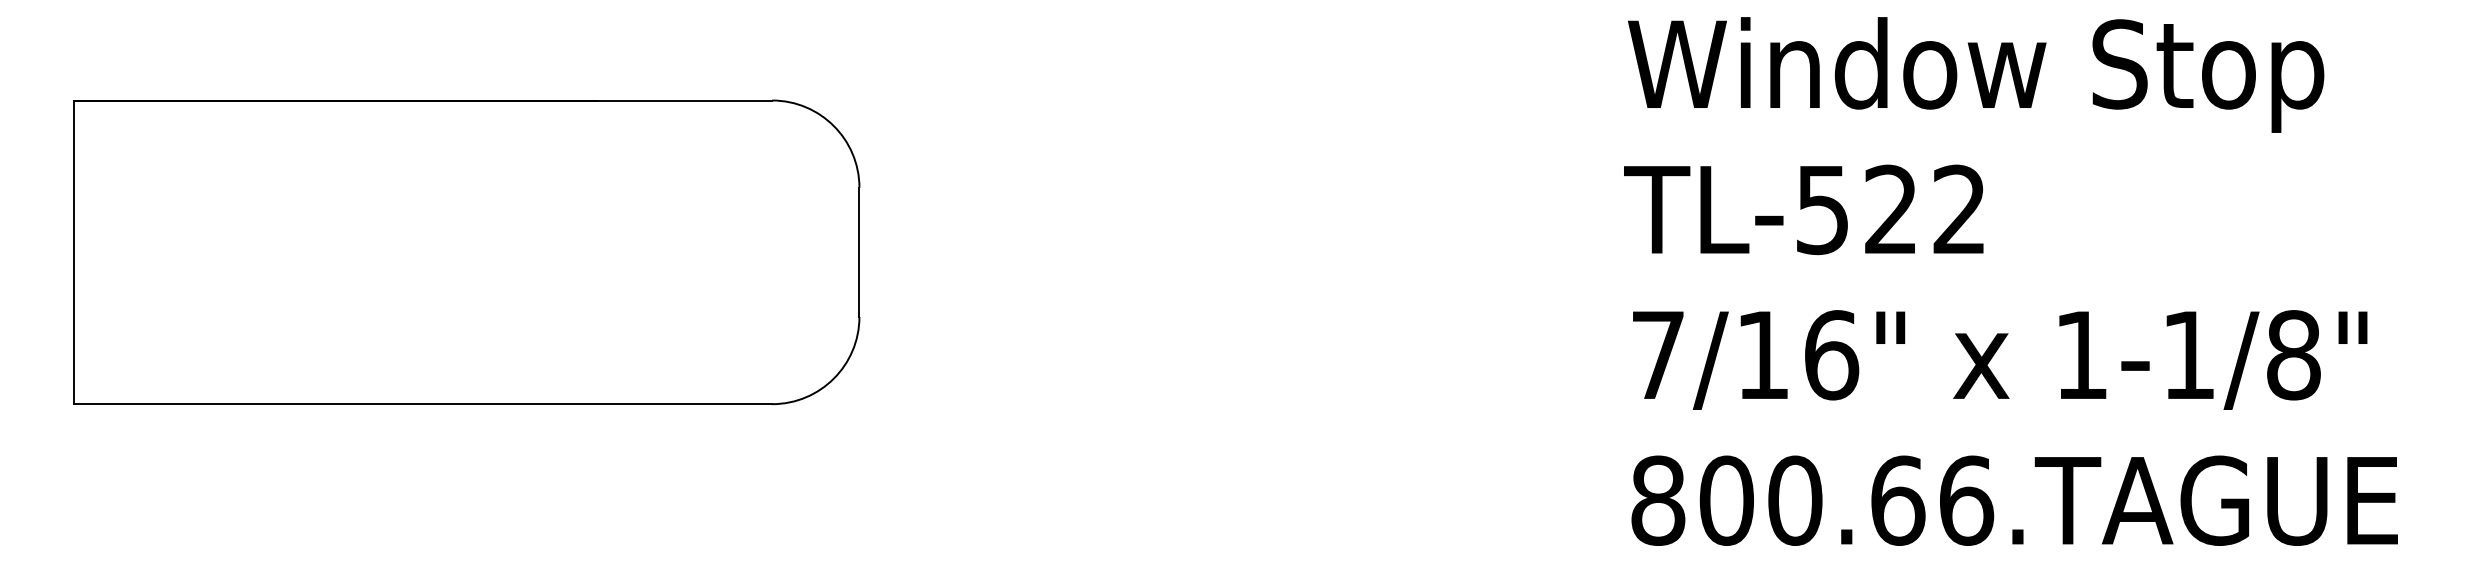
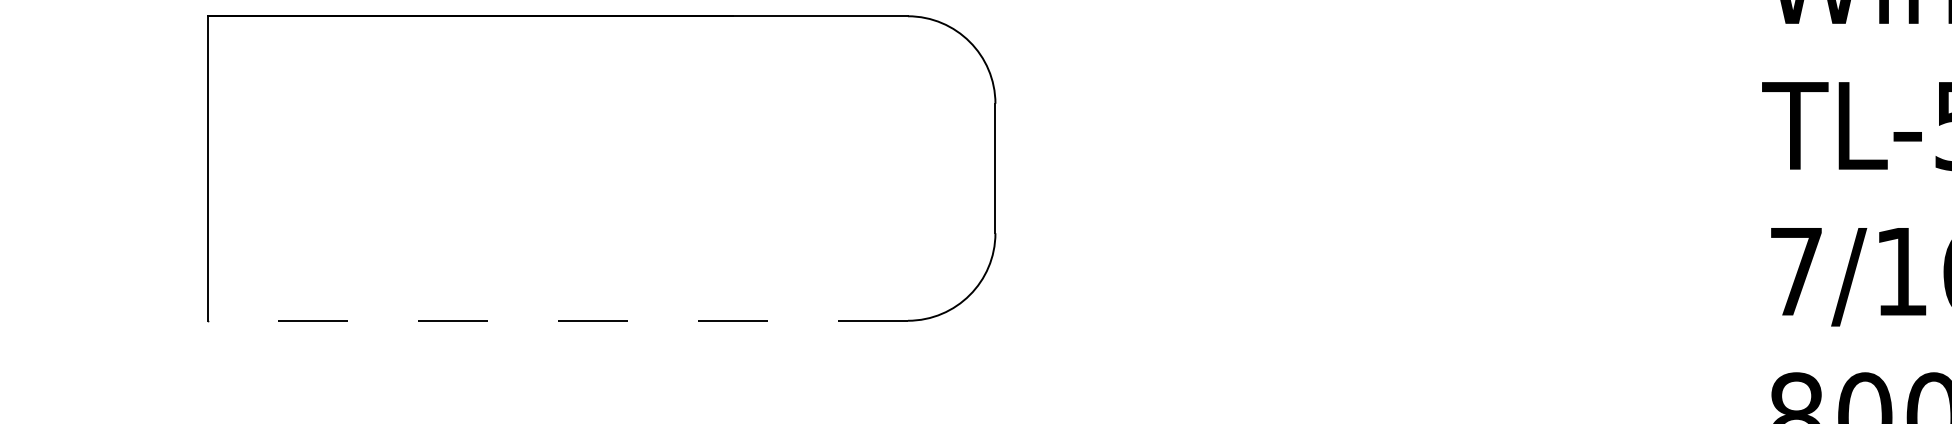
line: (422, 404) -> (557, 321), solid -> dashed

